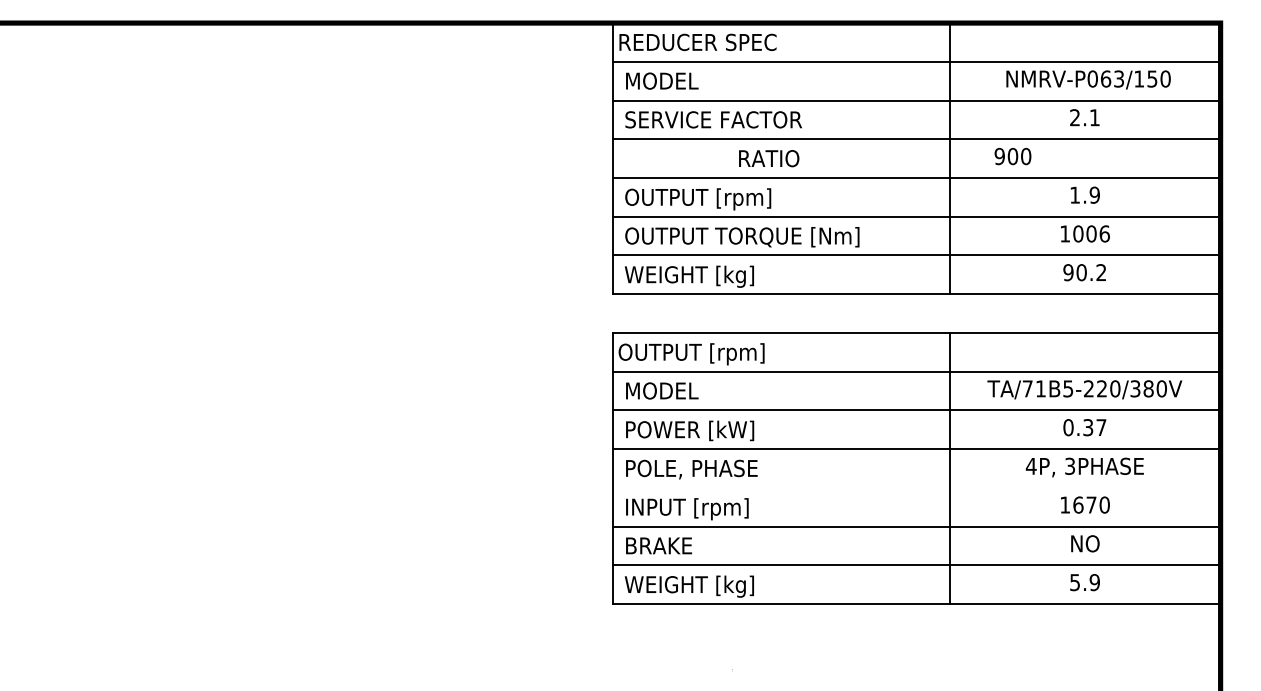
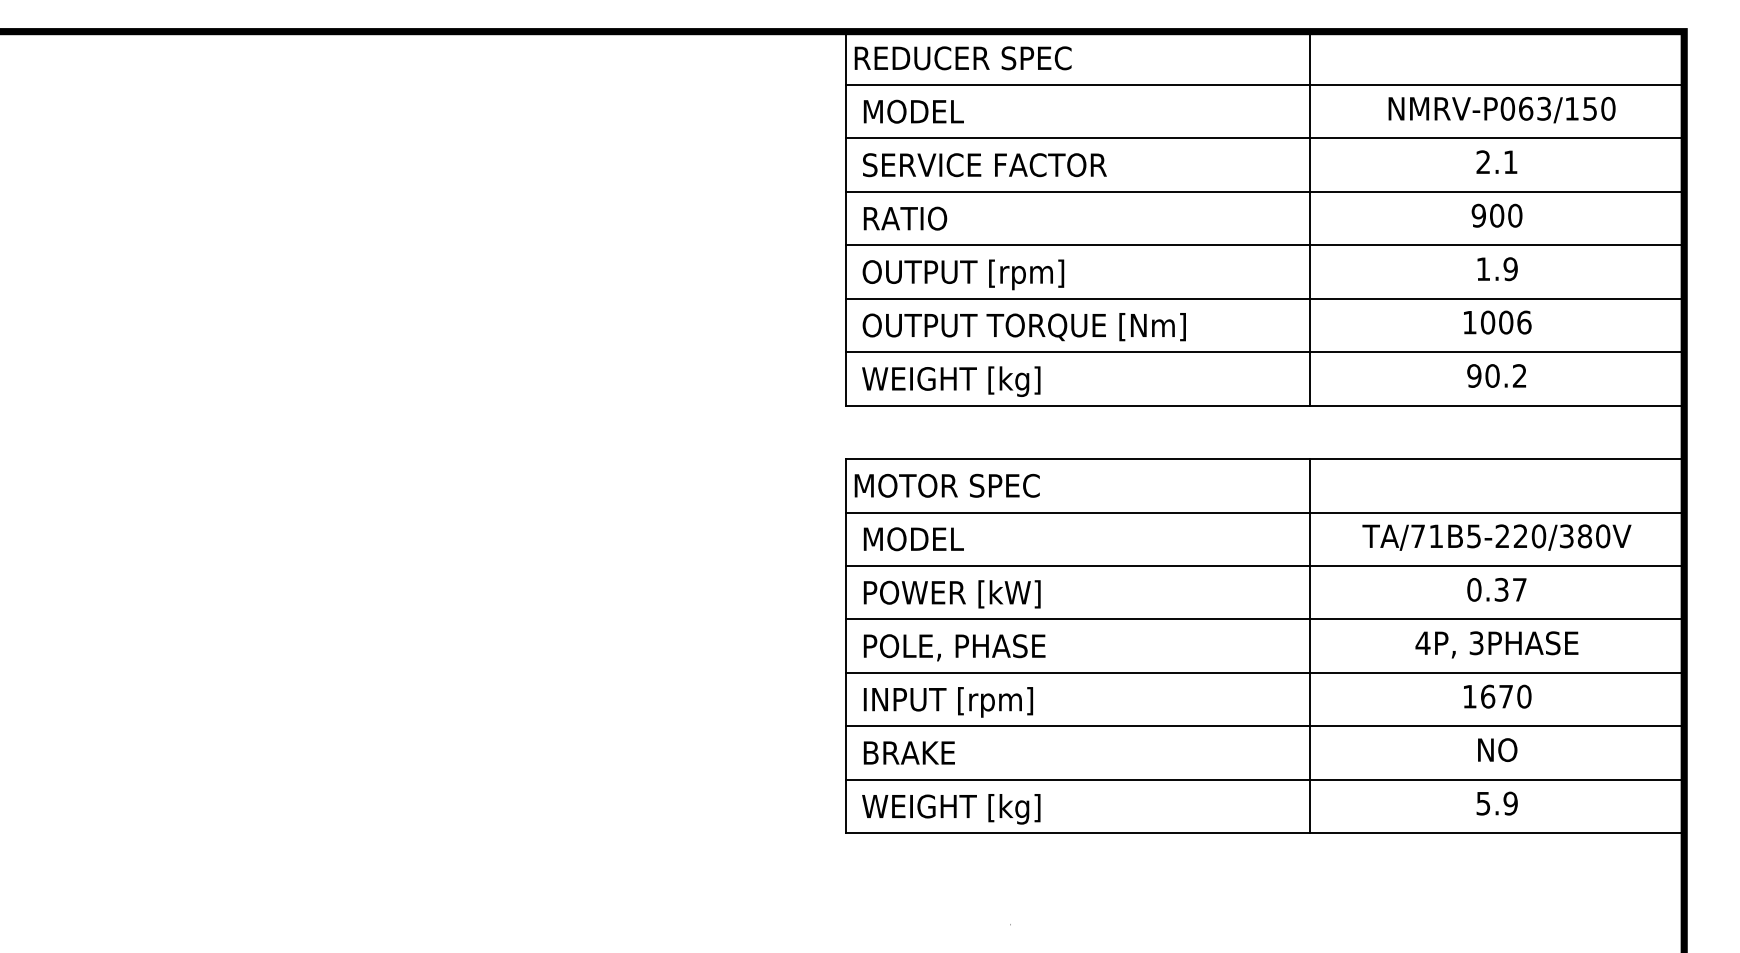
text: (1012, 156) -> (1496, 215), moved
text: (769, 158) -> (905, 218), moved
text: (691, 354) -> (954, 488), OUTPUT [rpm] -> MOTOR SPEC
line: (916, 487) -> (1264, 672), added

